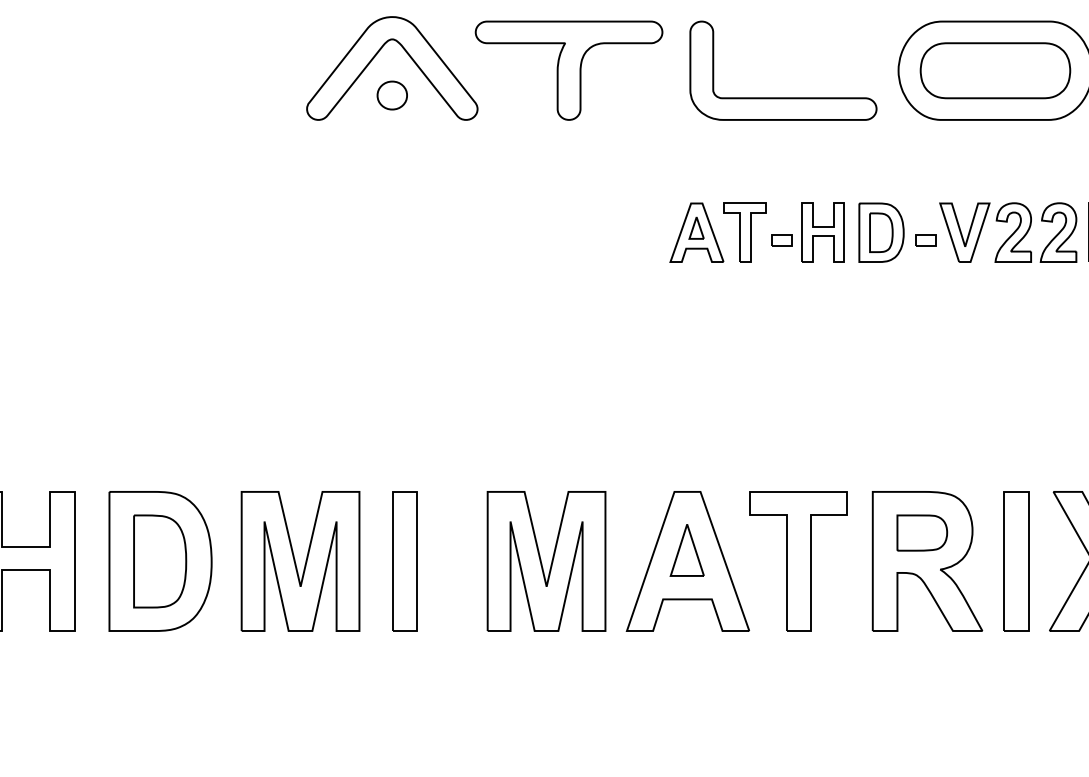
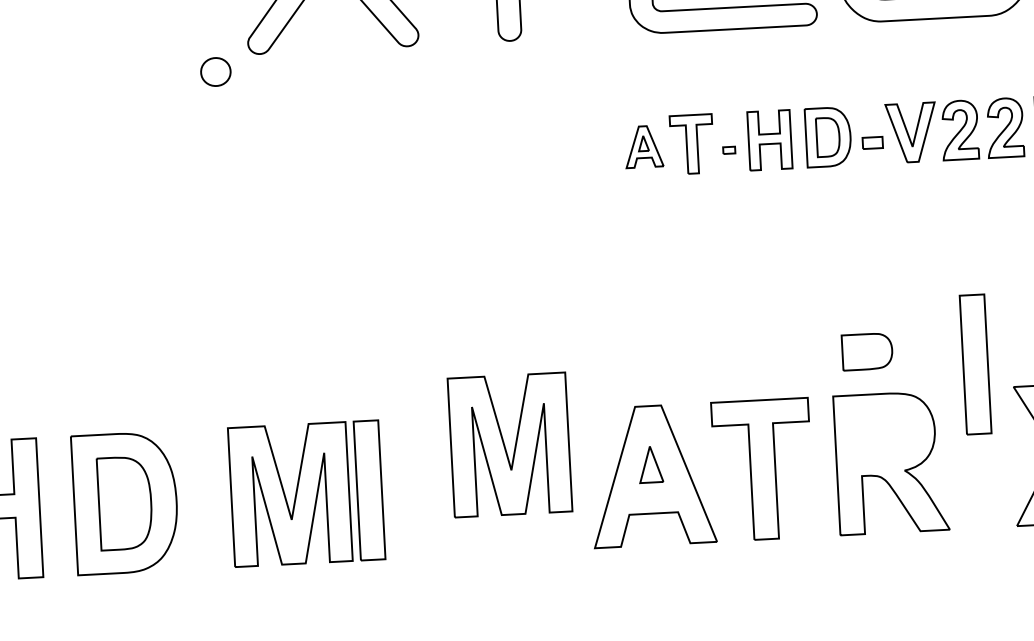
part: (391, 95) -> (215, 72), moved
part: (696, 232) -> (643, 146), size x0.7
part: (781, 240) -> (728, 150), size x0.6
part: (922, 532) -> (867, 351), moved
part: (686, 550) -> (650, 464), size x0.7
part: (300, 561) -> (290, 494), moved
part: (546, 561) -> (509, 445), moved
part: (1016, 561) -> (975, 364), moved

